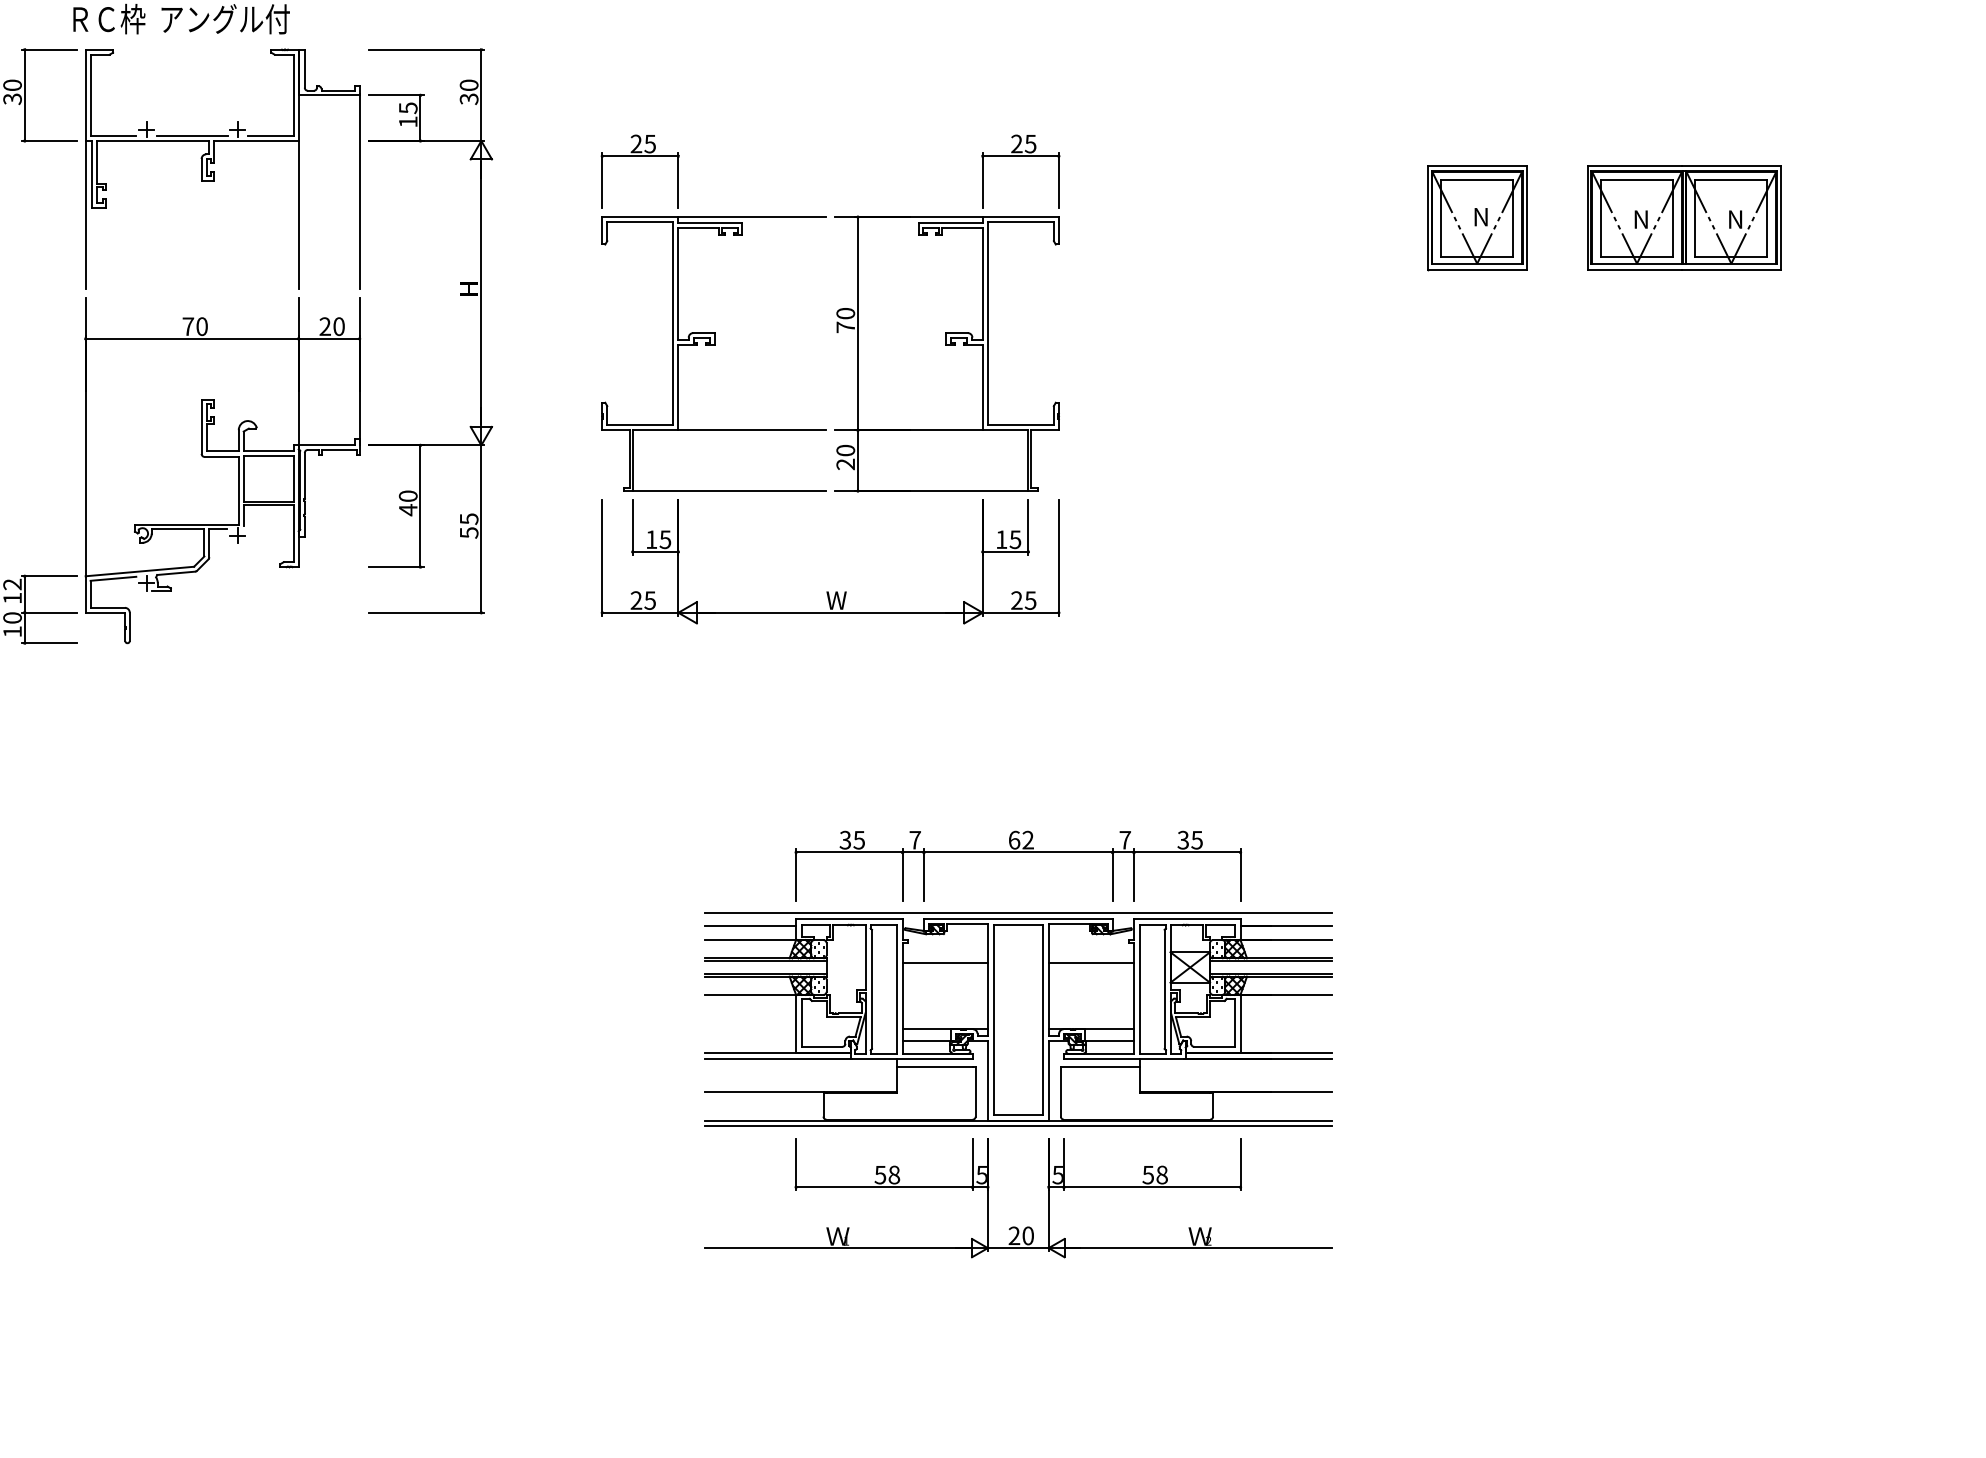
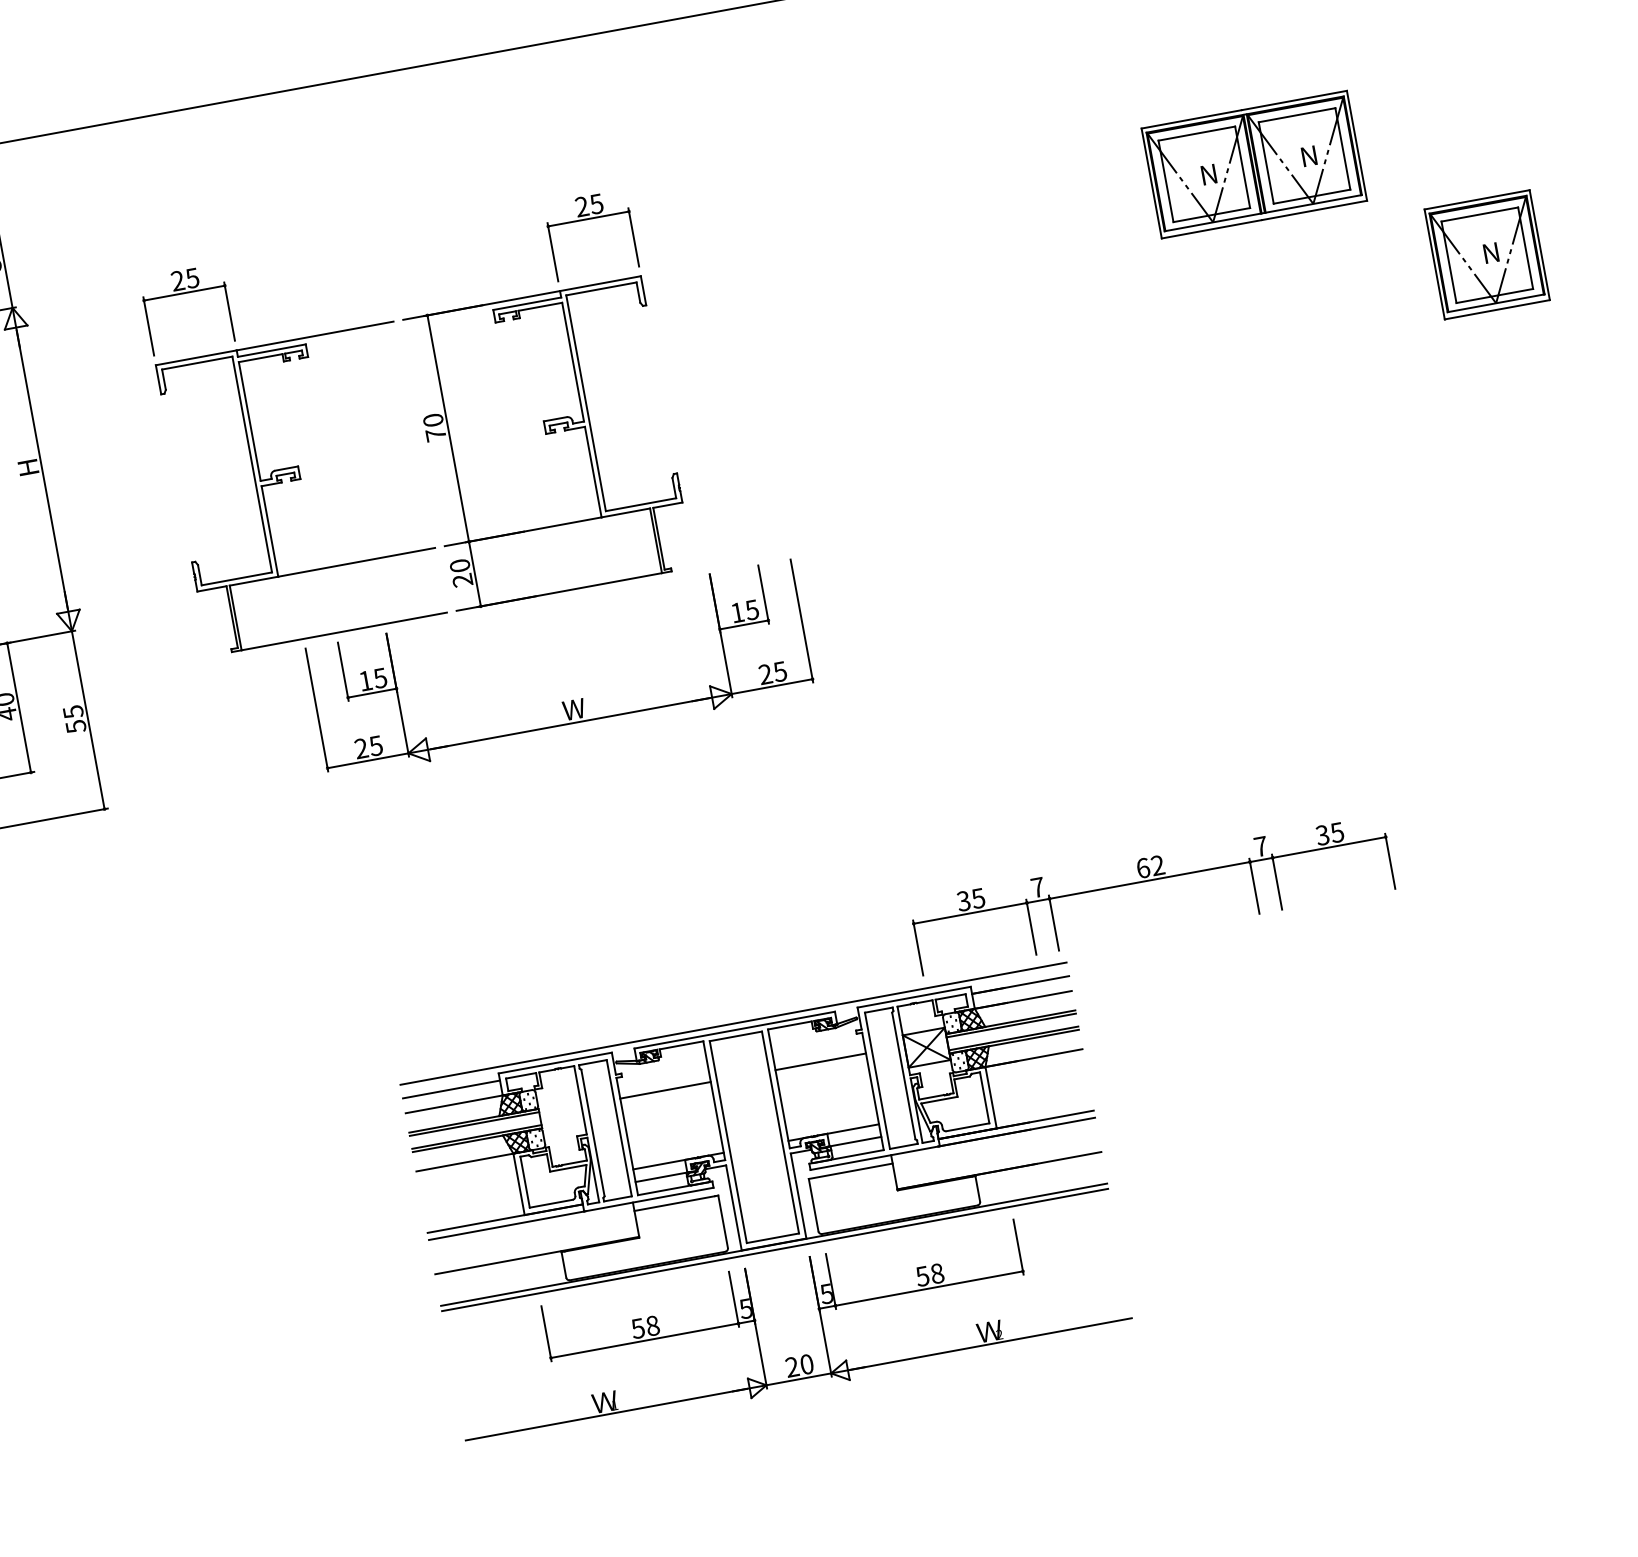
part: (1684, 217) -> (1254, 164), moved
part: (1477, 218) -> (1487, 255), moved
part: (828, 591) -> (563, 701), moved
part: (1017, 852) -> (1148, 880), moved

